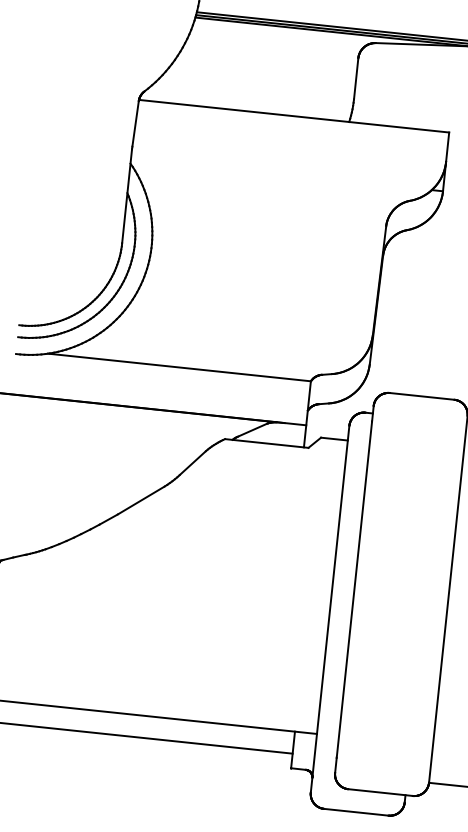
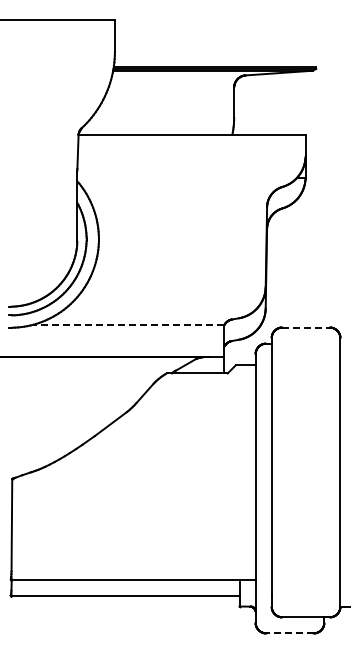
line: (178, 367) -> (127, 325), solid -> dashed
line: (422, 396) -> (306, 327), solid -> dashed
line: (355, 812) -> (289, 633), solid -> dashed

